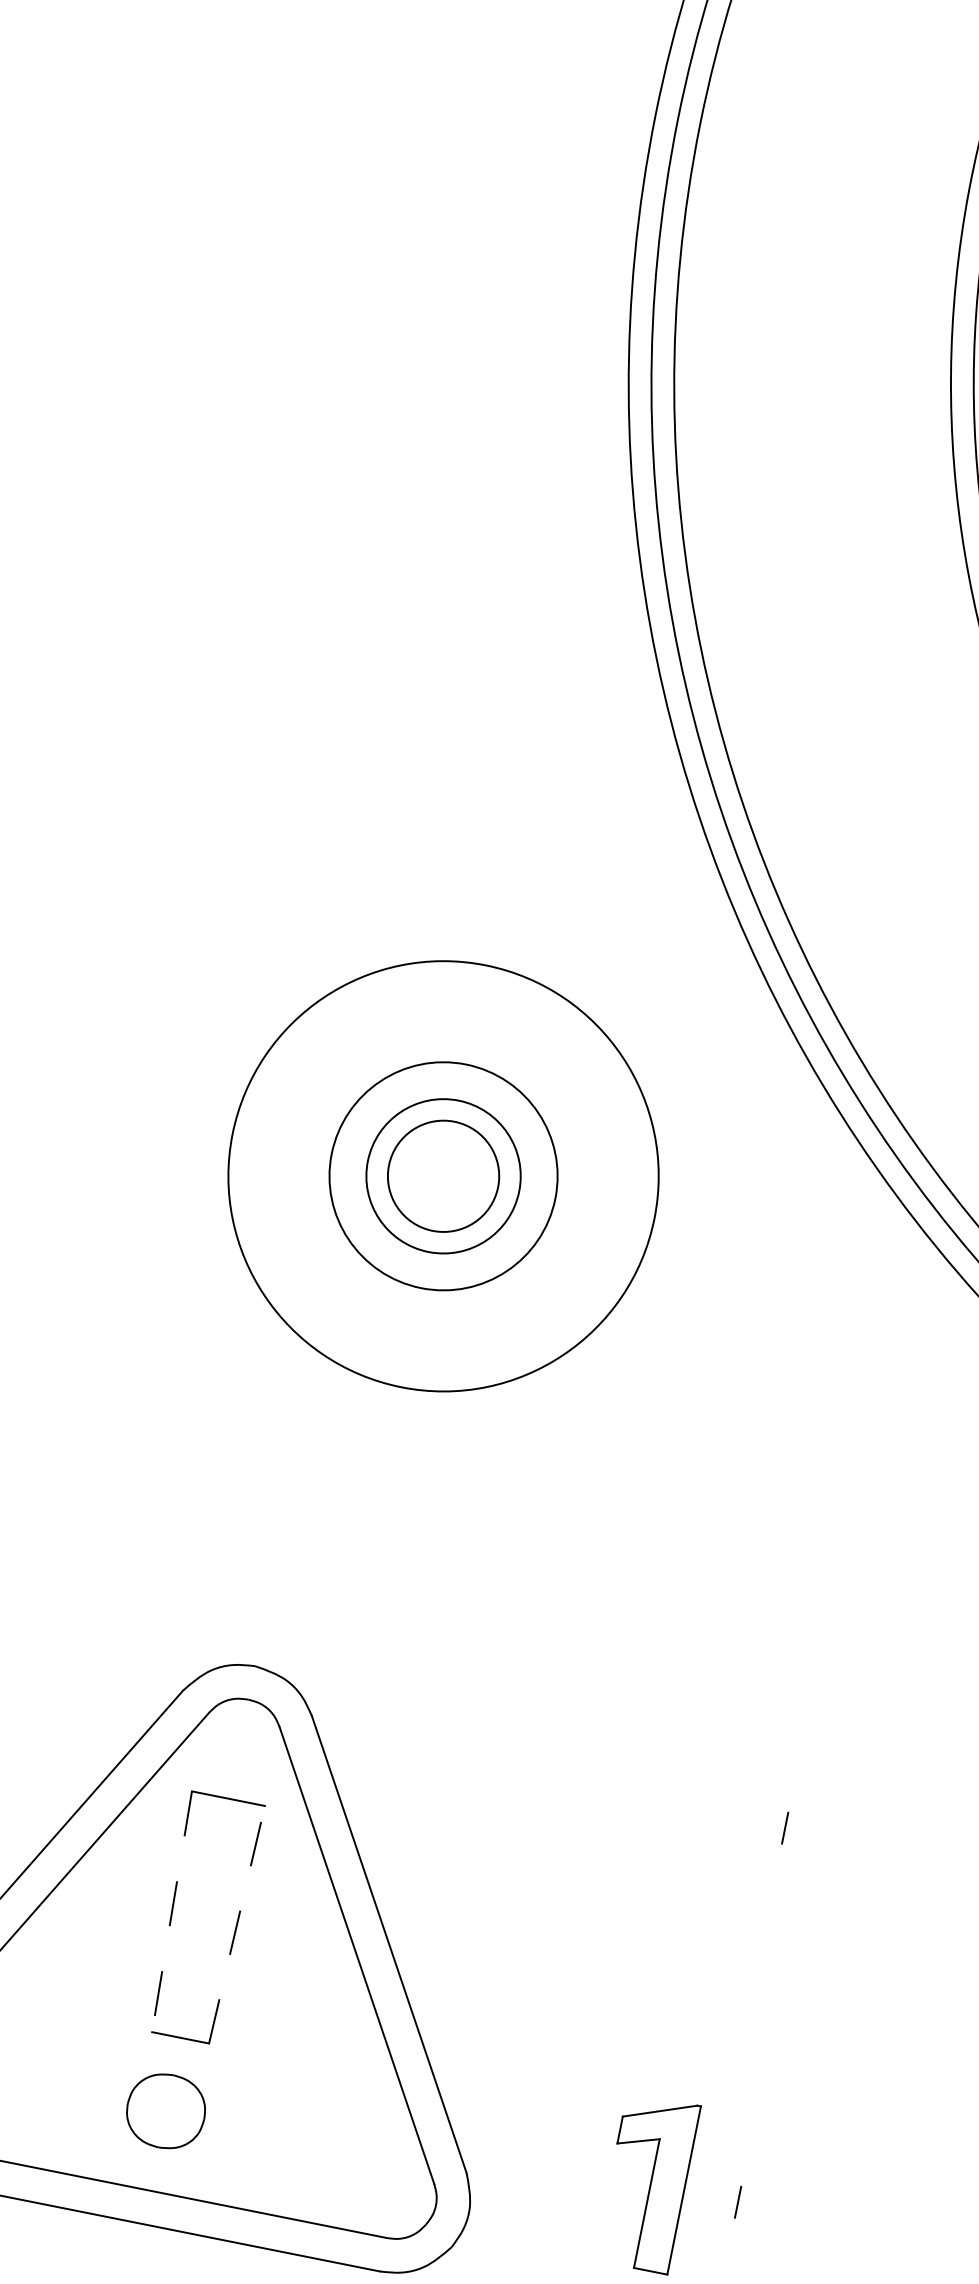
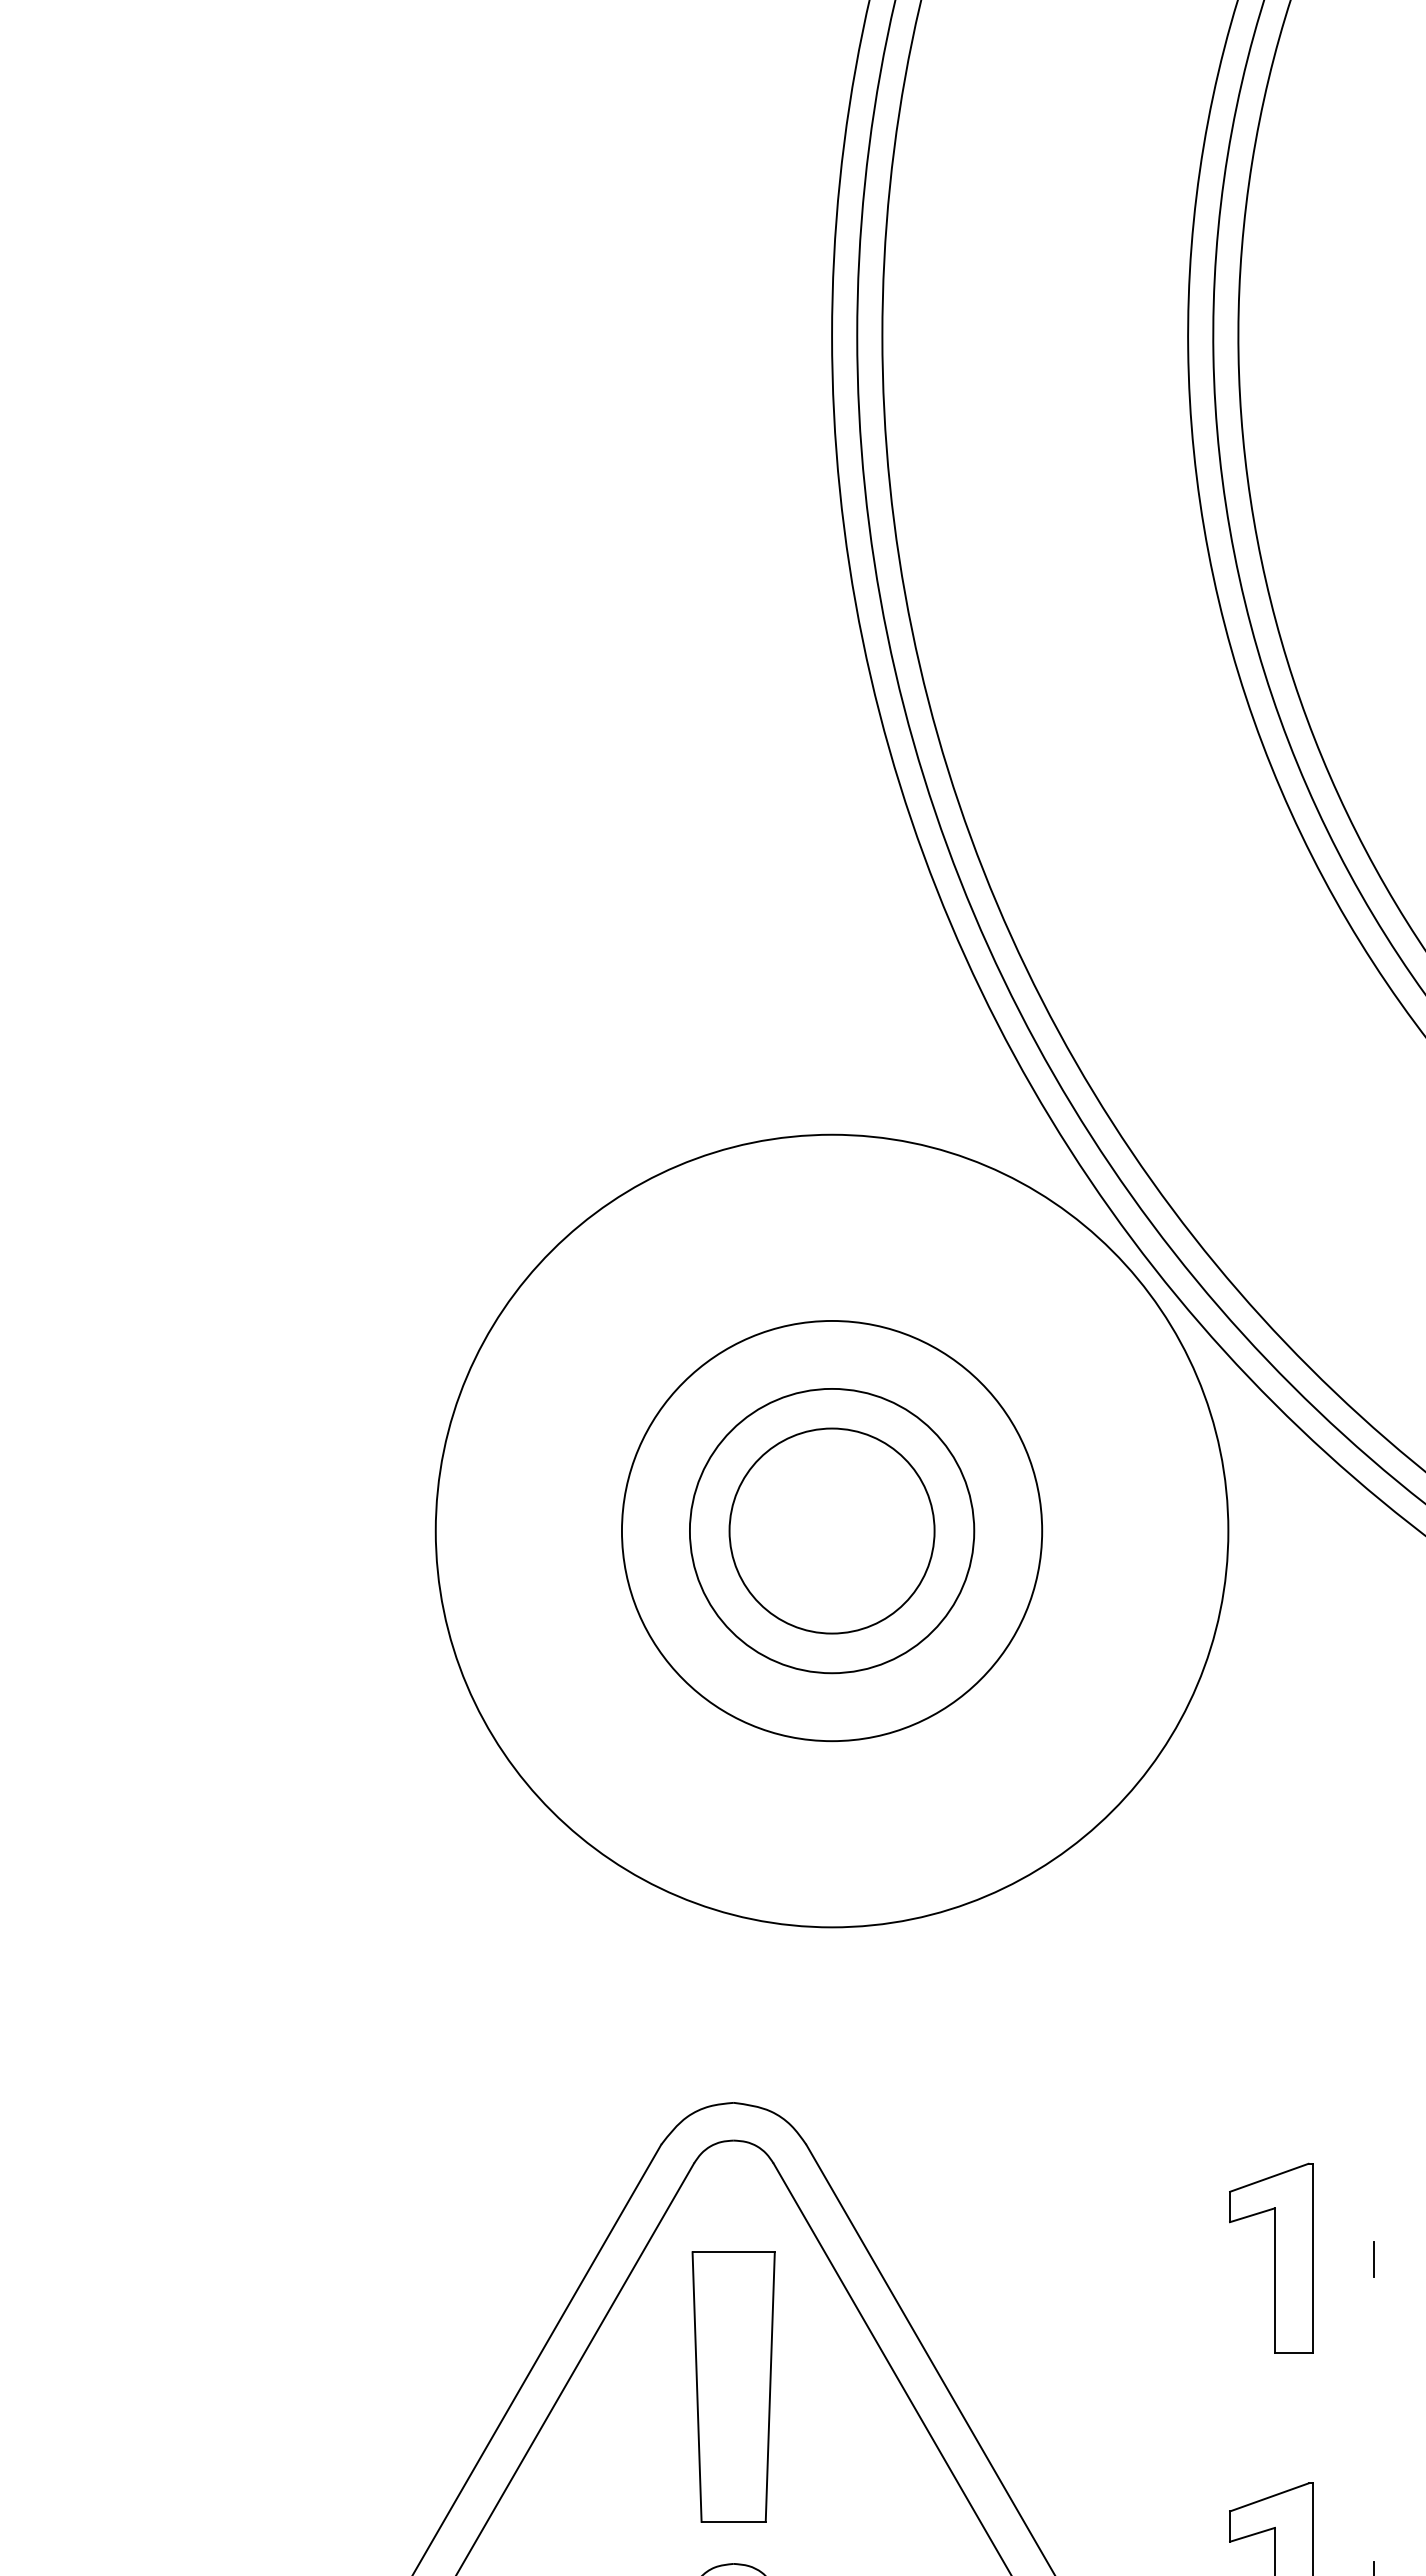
circle: (443, 1175) -> (831, 1530), size x1.67
circle: (443, 1175) -> (831, 1530), size x1.67
circle: (443, 1175) -> (831, 1530), size x1.67
circle: (443, 1175) -> (831, 1530), size x1.67
line: (785, 1828) -> (1373, 2259), moved
part: (704, 1898) -> (1271, 2257), added
line: (172, 1912) -> (697, 2387), dashed -> solid
line: (237, 1925) -> (770, 2387), dashed -> solid

